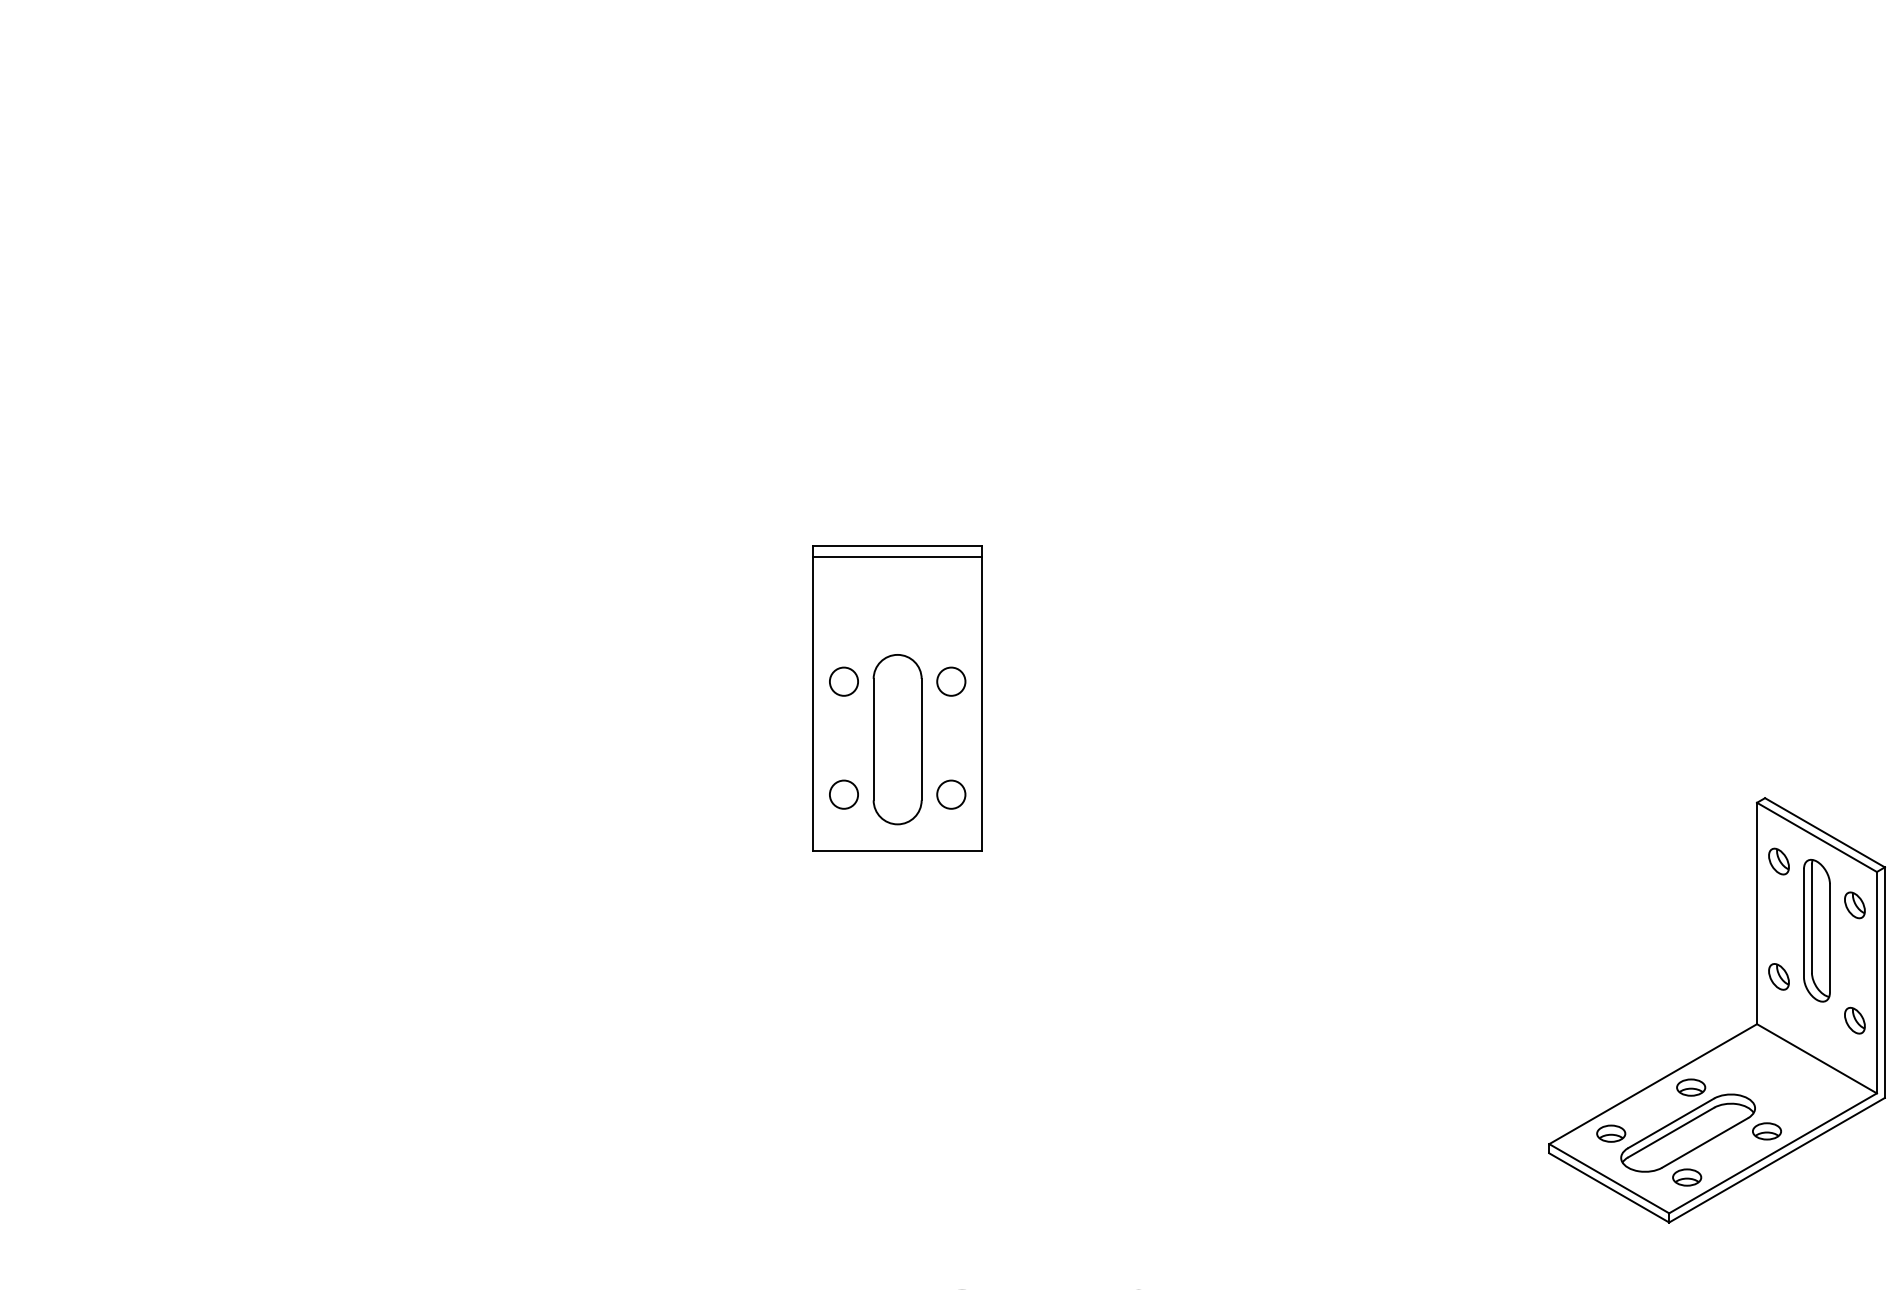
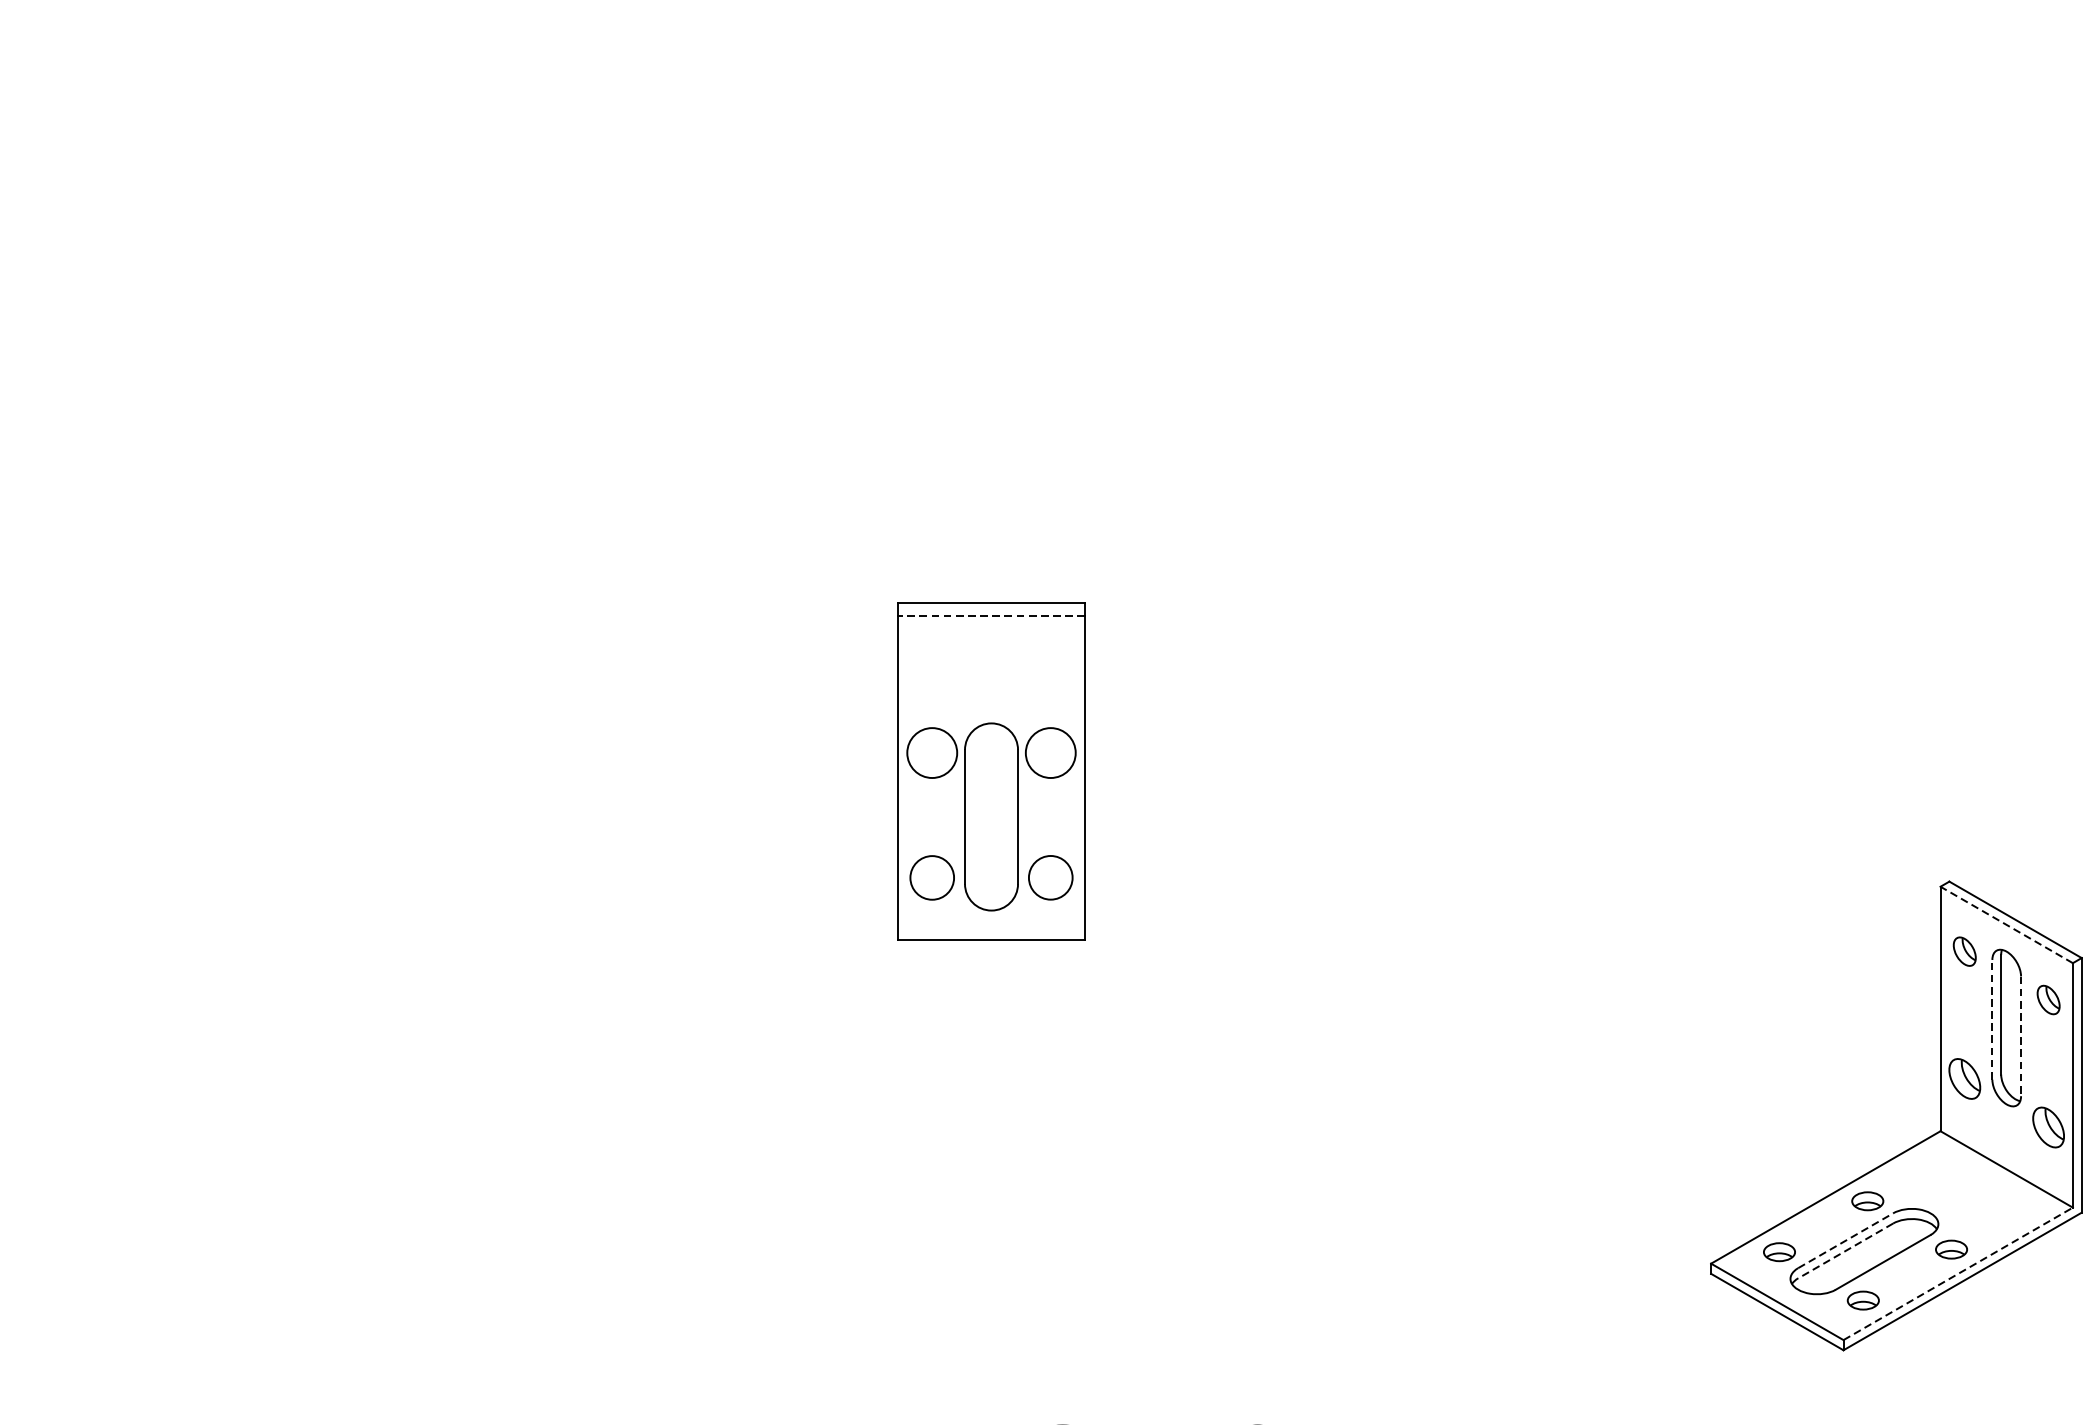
line: (897, 557) -> (991, 615), solid -> dashed
circle: (843, 681) -> (931, 752), size x1.6
circle: (951, 681) -> (1050, 752), size x1.6
circle: (843, 794) -> (931, 877), size x1.4
circle: (951, 794) -> (1050, 877), size x1.4
line: (1816, 837) -> (2006, 925), solid -> dashed
line: (1803, 922) -> (1991, 1018), solid -> dashed
line: (1829, 938) -> (2020, 1036), solid -> dashed
part: (1778, 976) -> (1964, 1078), size x1.4
part: (1854, 1020) -> (2048, 1127), size x1.4
line: (1671, 1123) -> (1846, 1240), solid -> dashed
line: (1671, 1132) -> (1846, 1250), solid -> dashed
line: (1773, 1153) -> (1958, 1274), solid -> dashed

